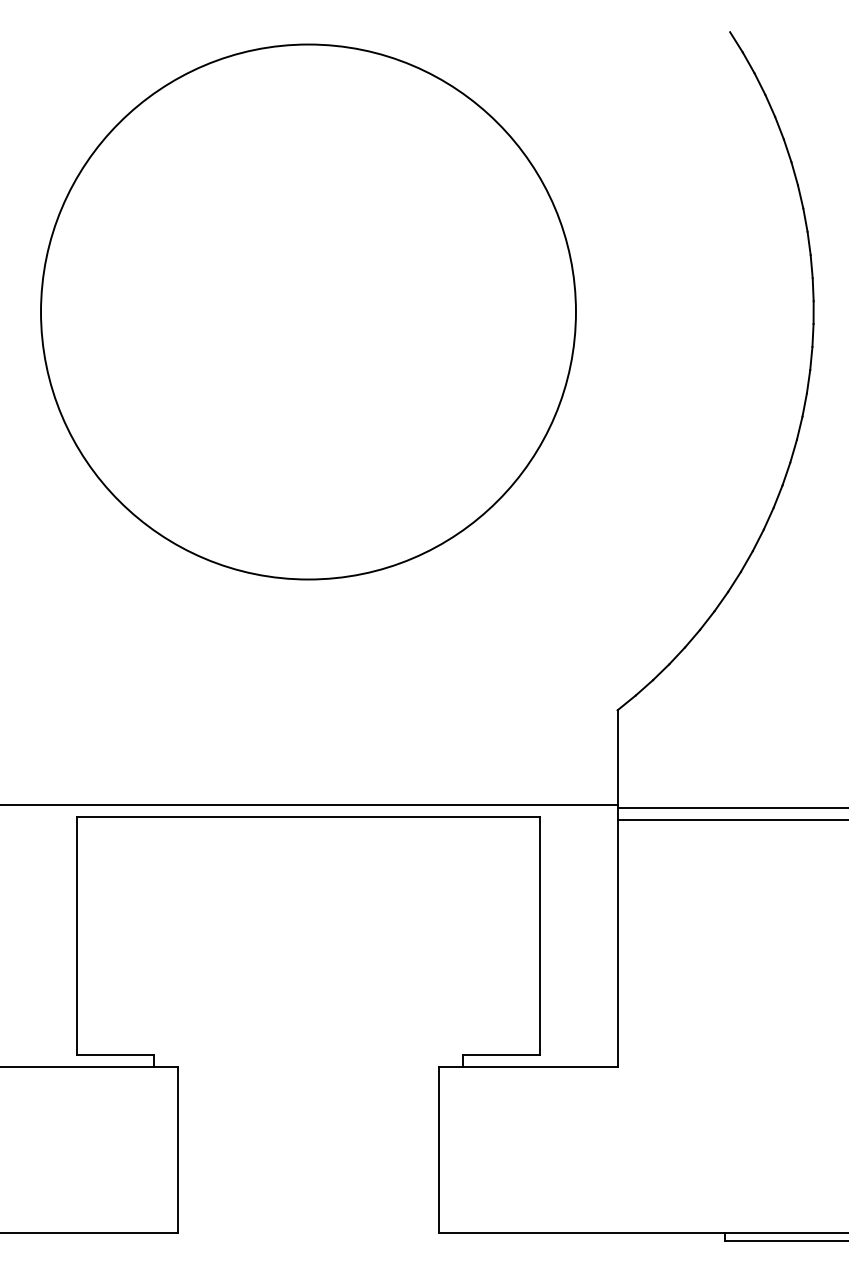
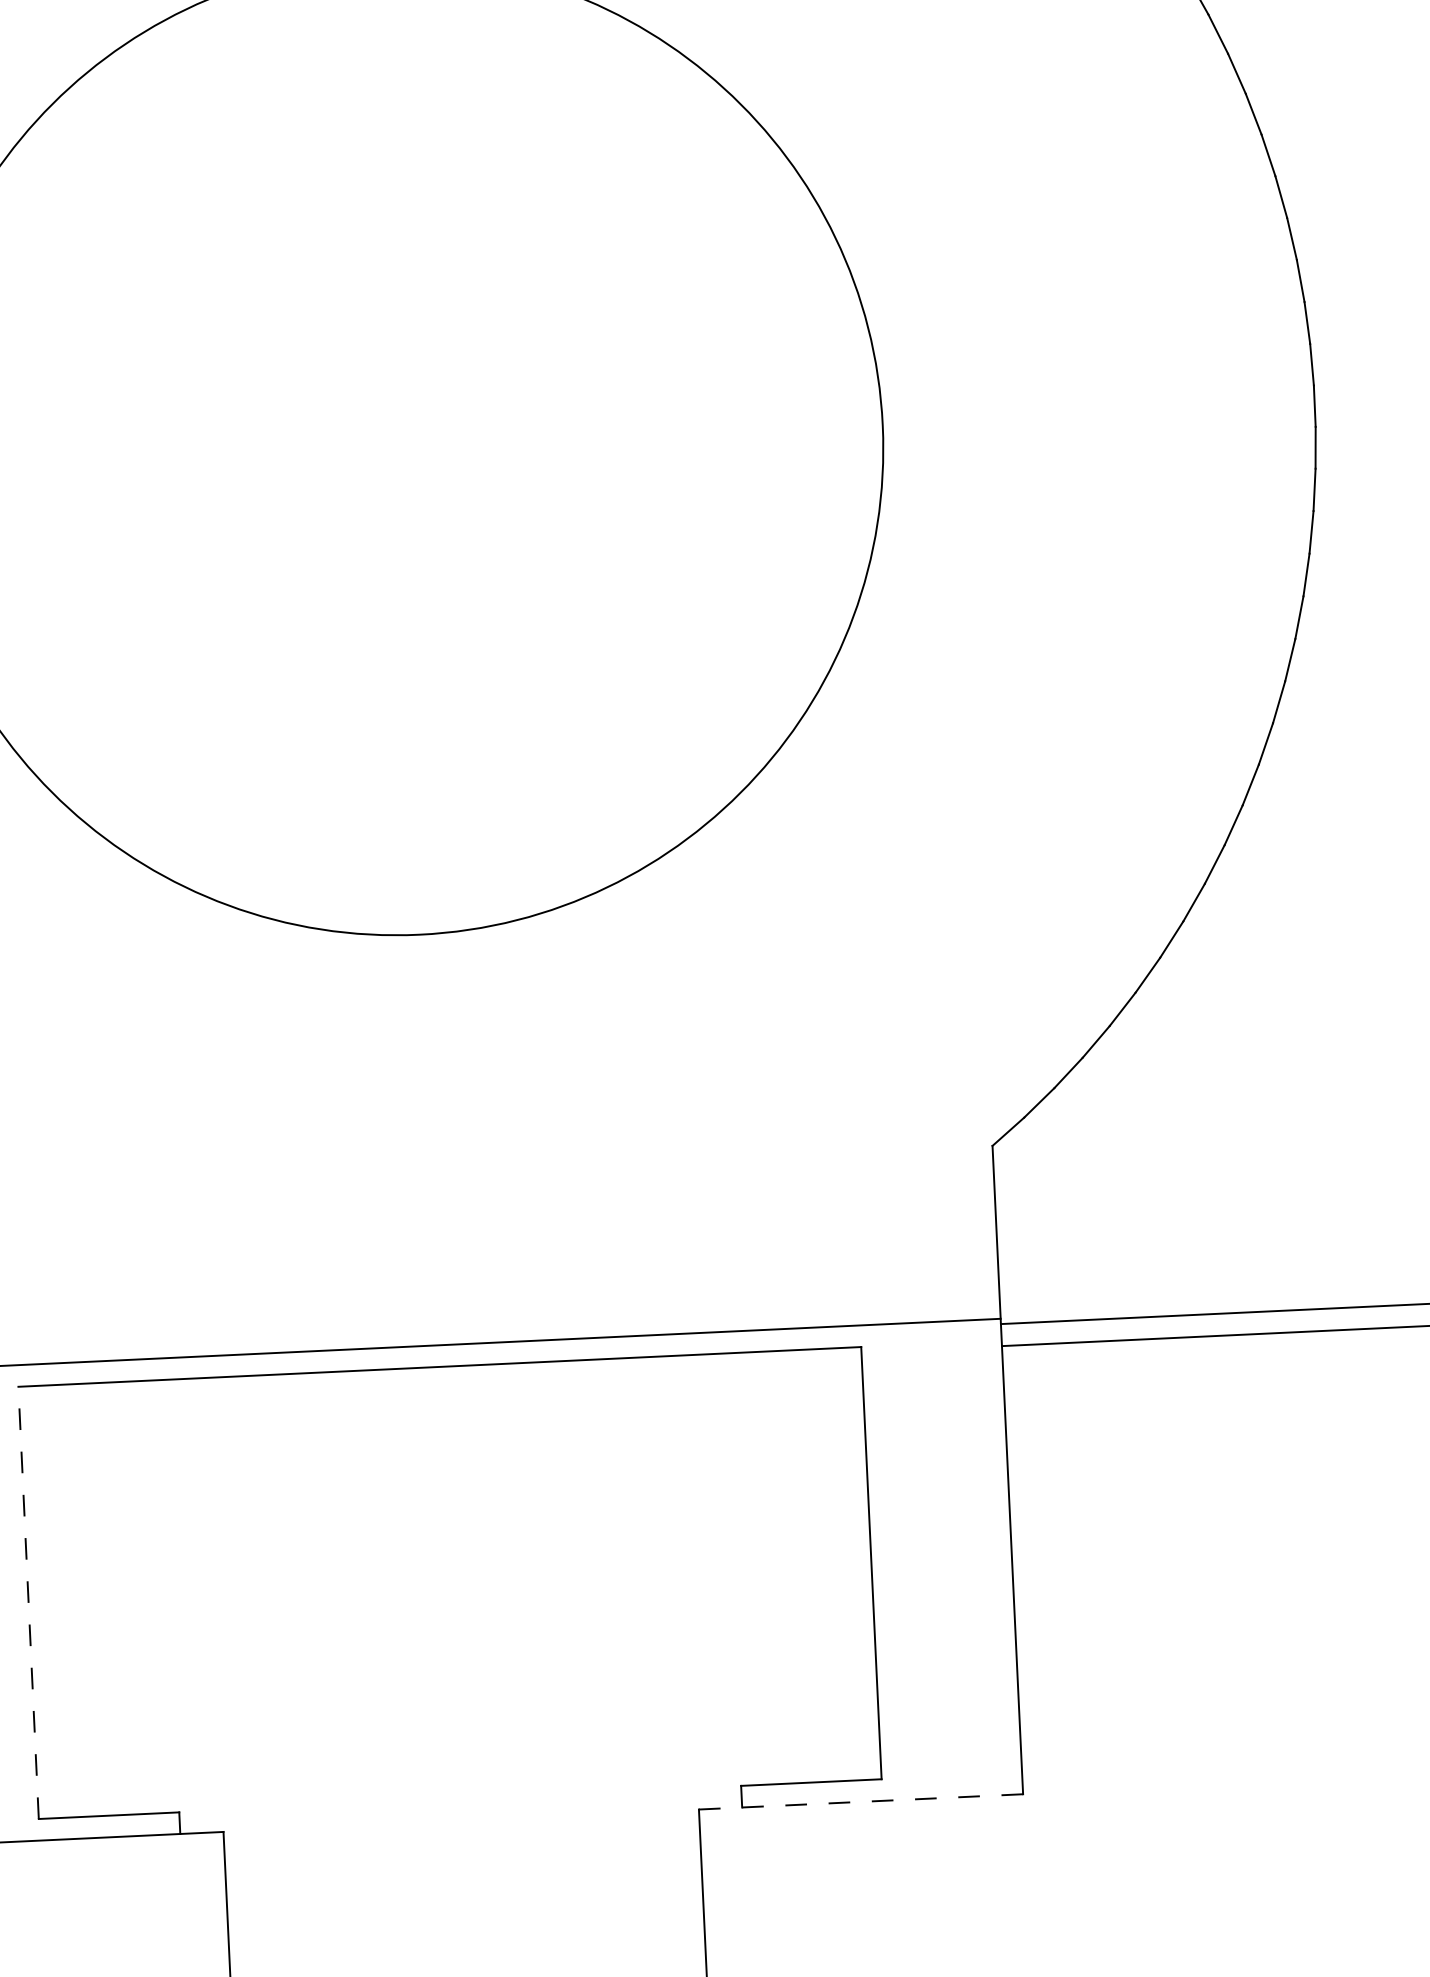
line: (76, 936) -> (28, 1603), solid -> dashed
line: (528, 1066) -> (861, 1801), solid -> dashed

